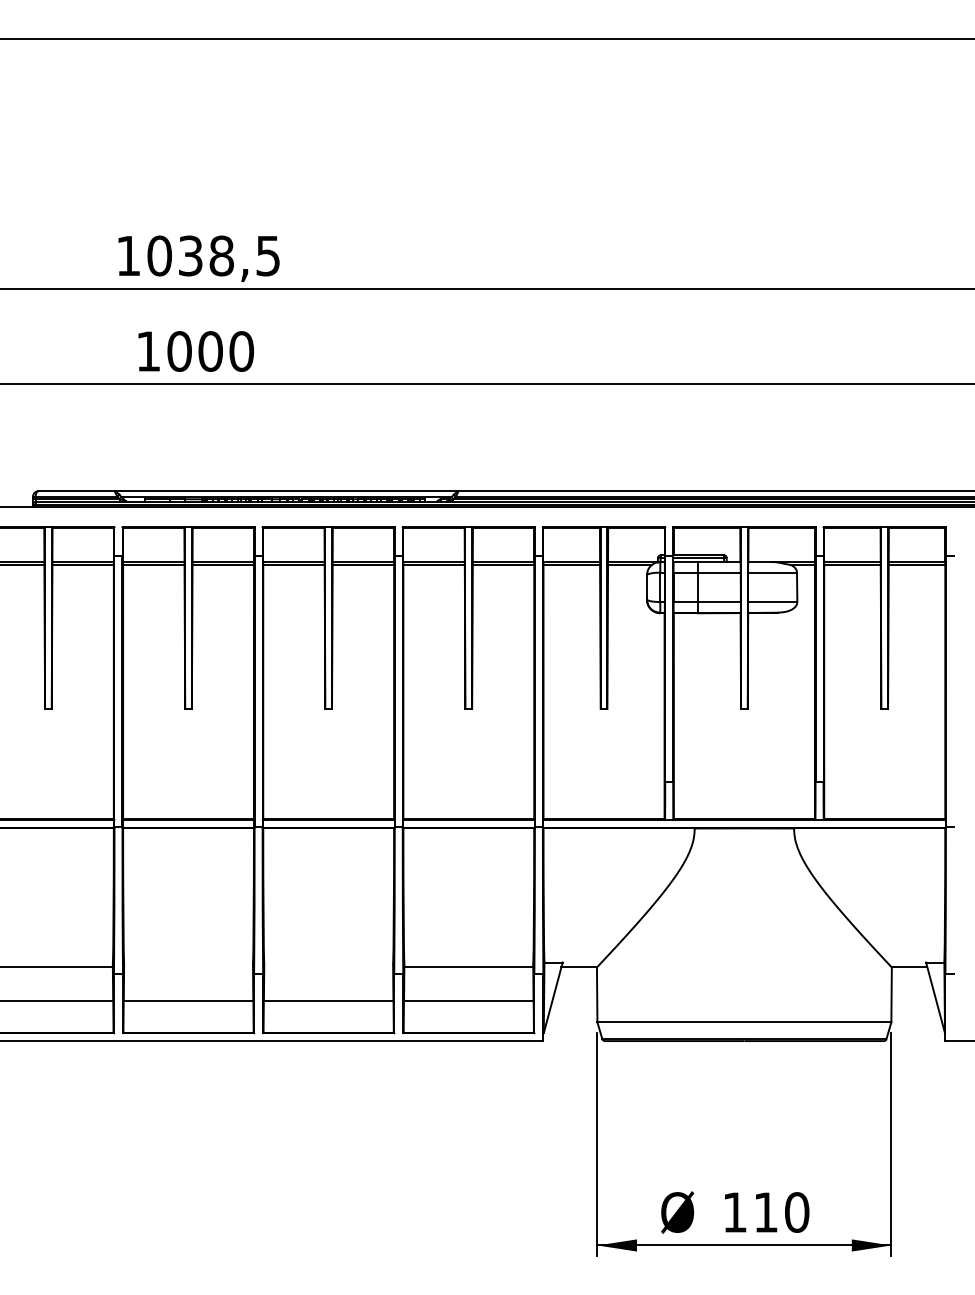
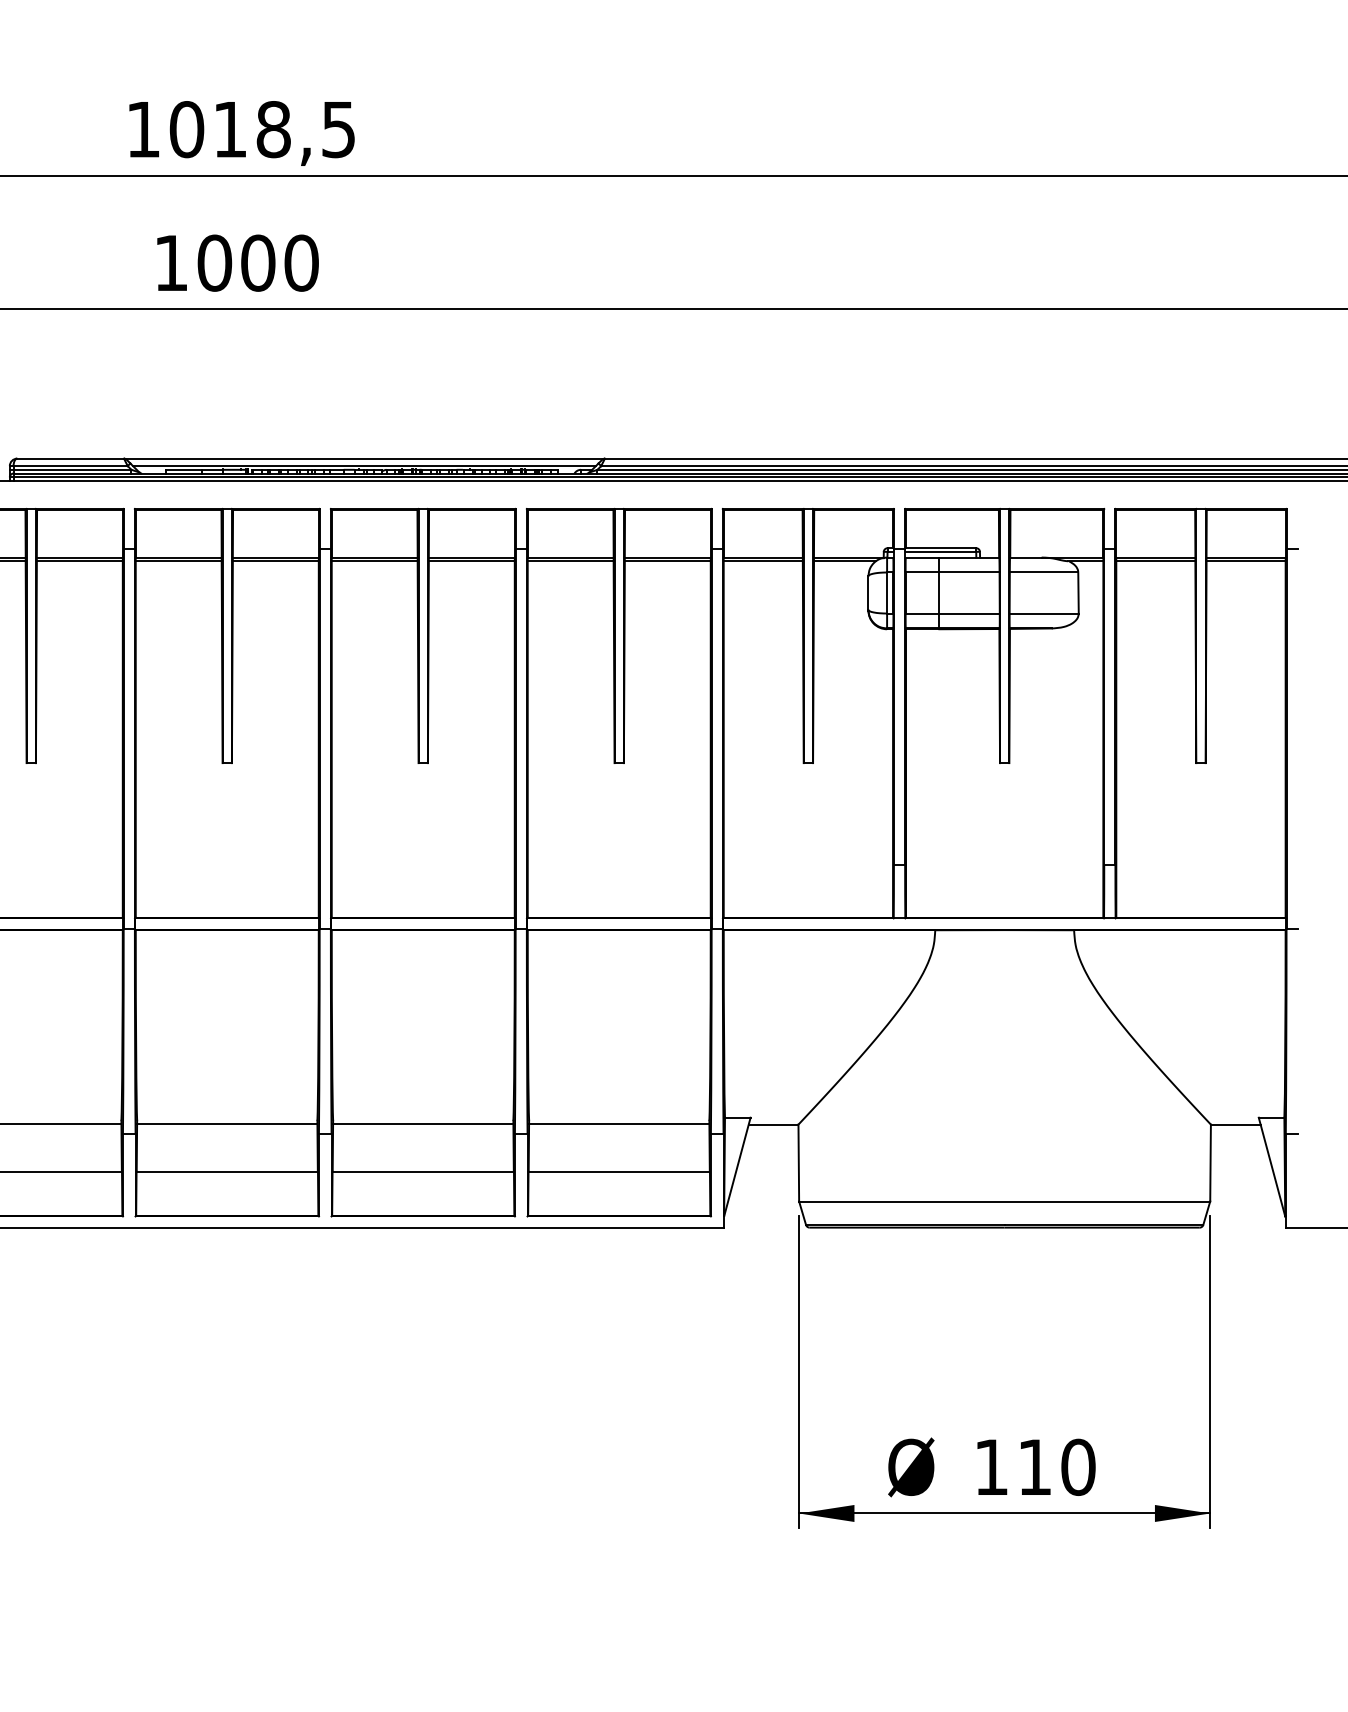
text: (190, 255) -> (230, 128), 1038,5 -> 1018,5
line: (188, 967) -> (227, 1124), added
line: (328, 967) -> (423, 1124), added

